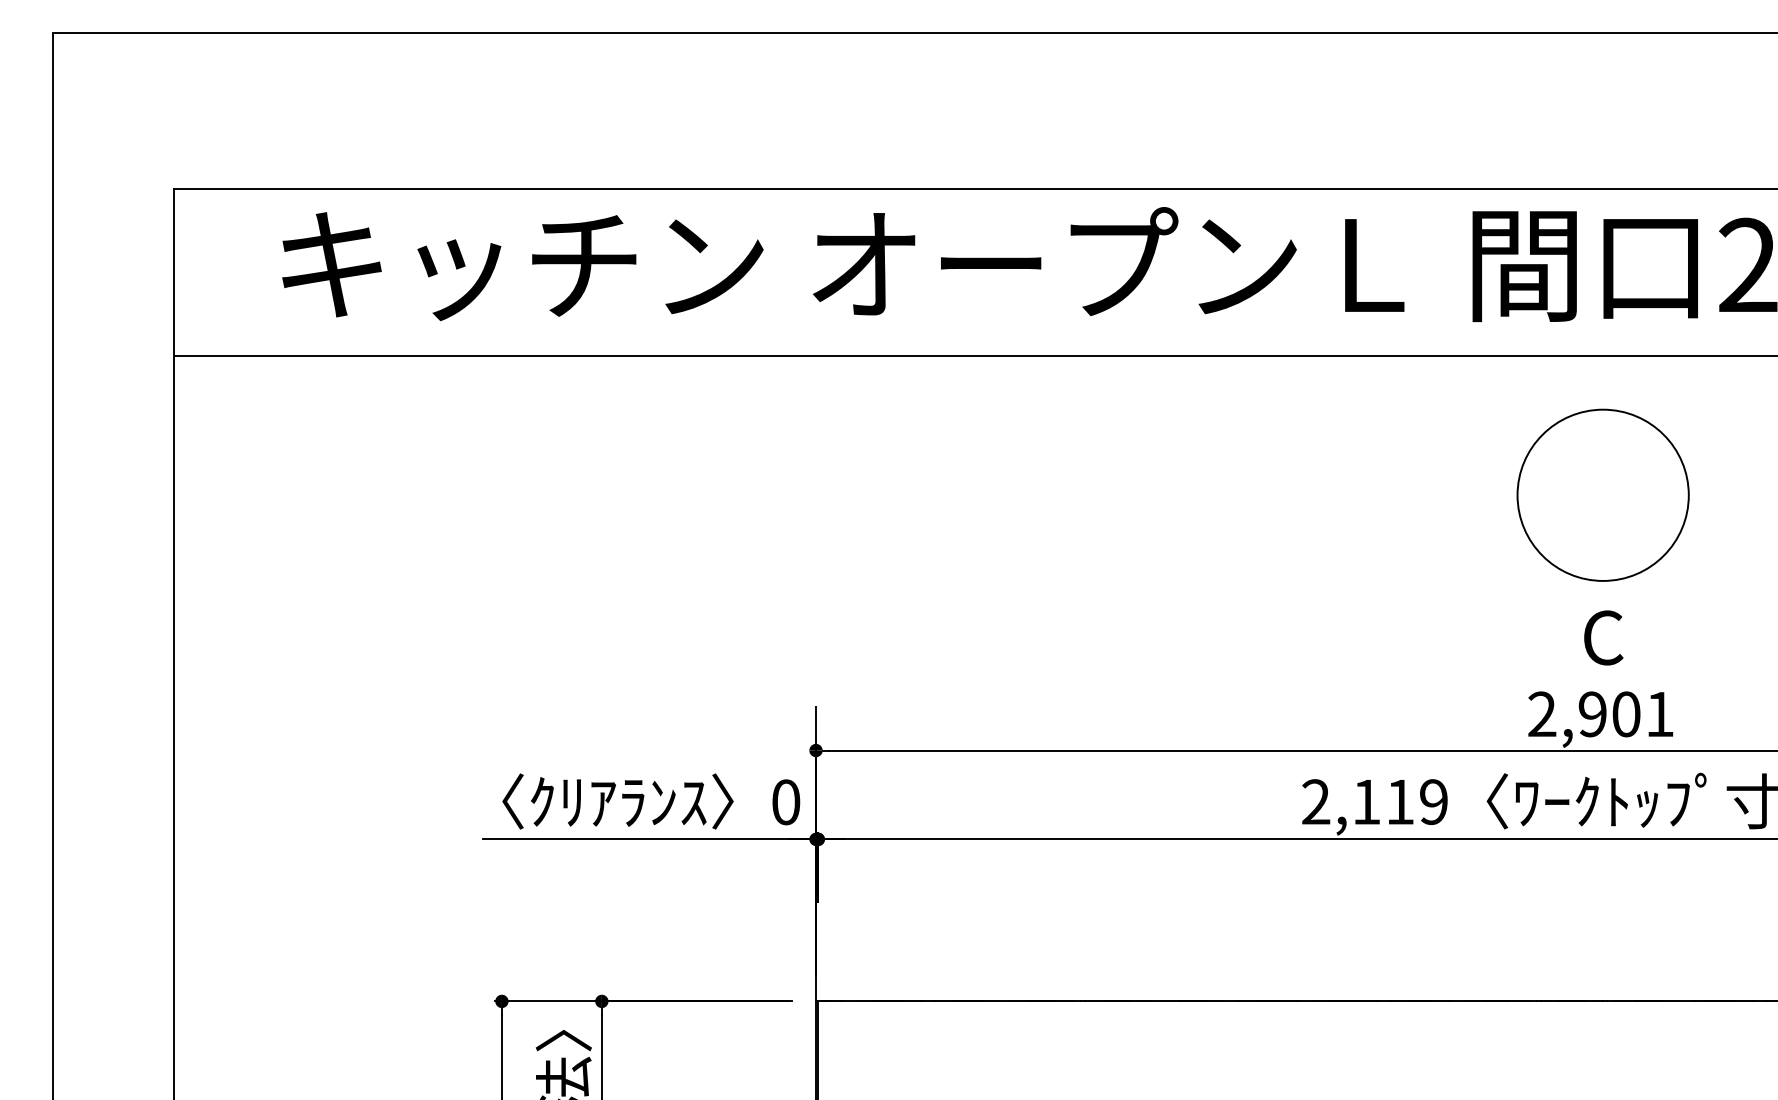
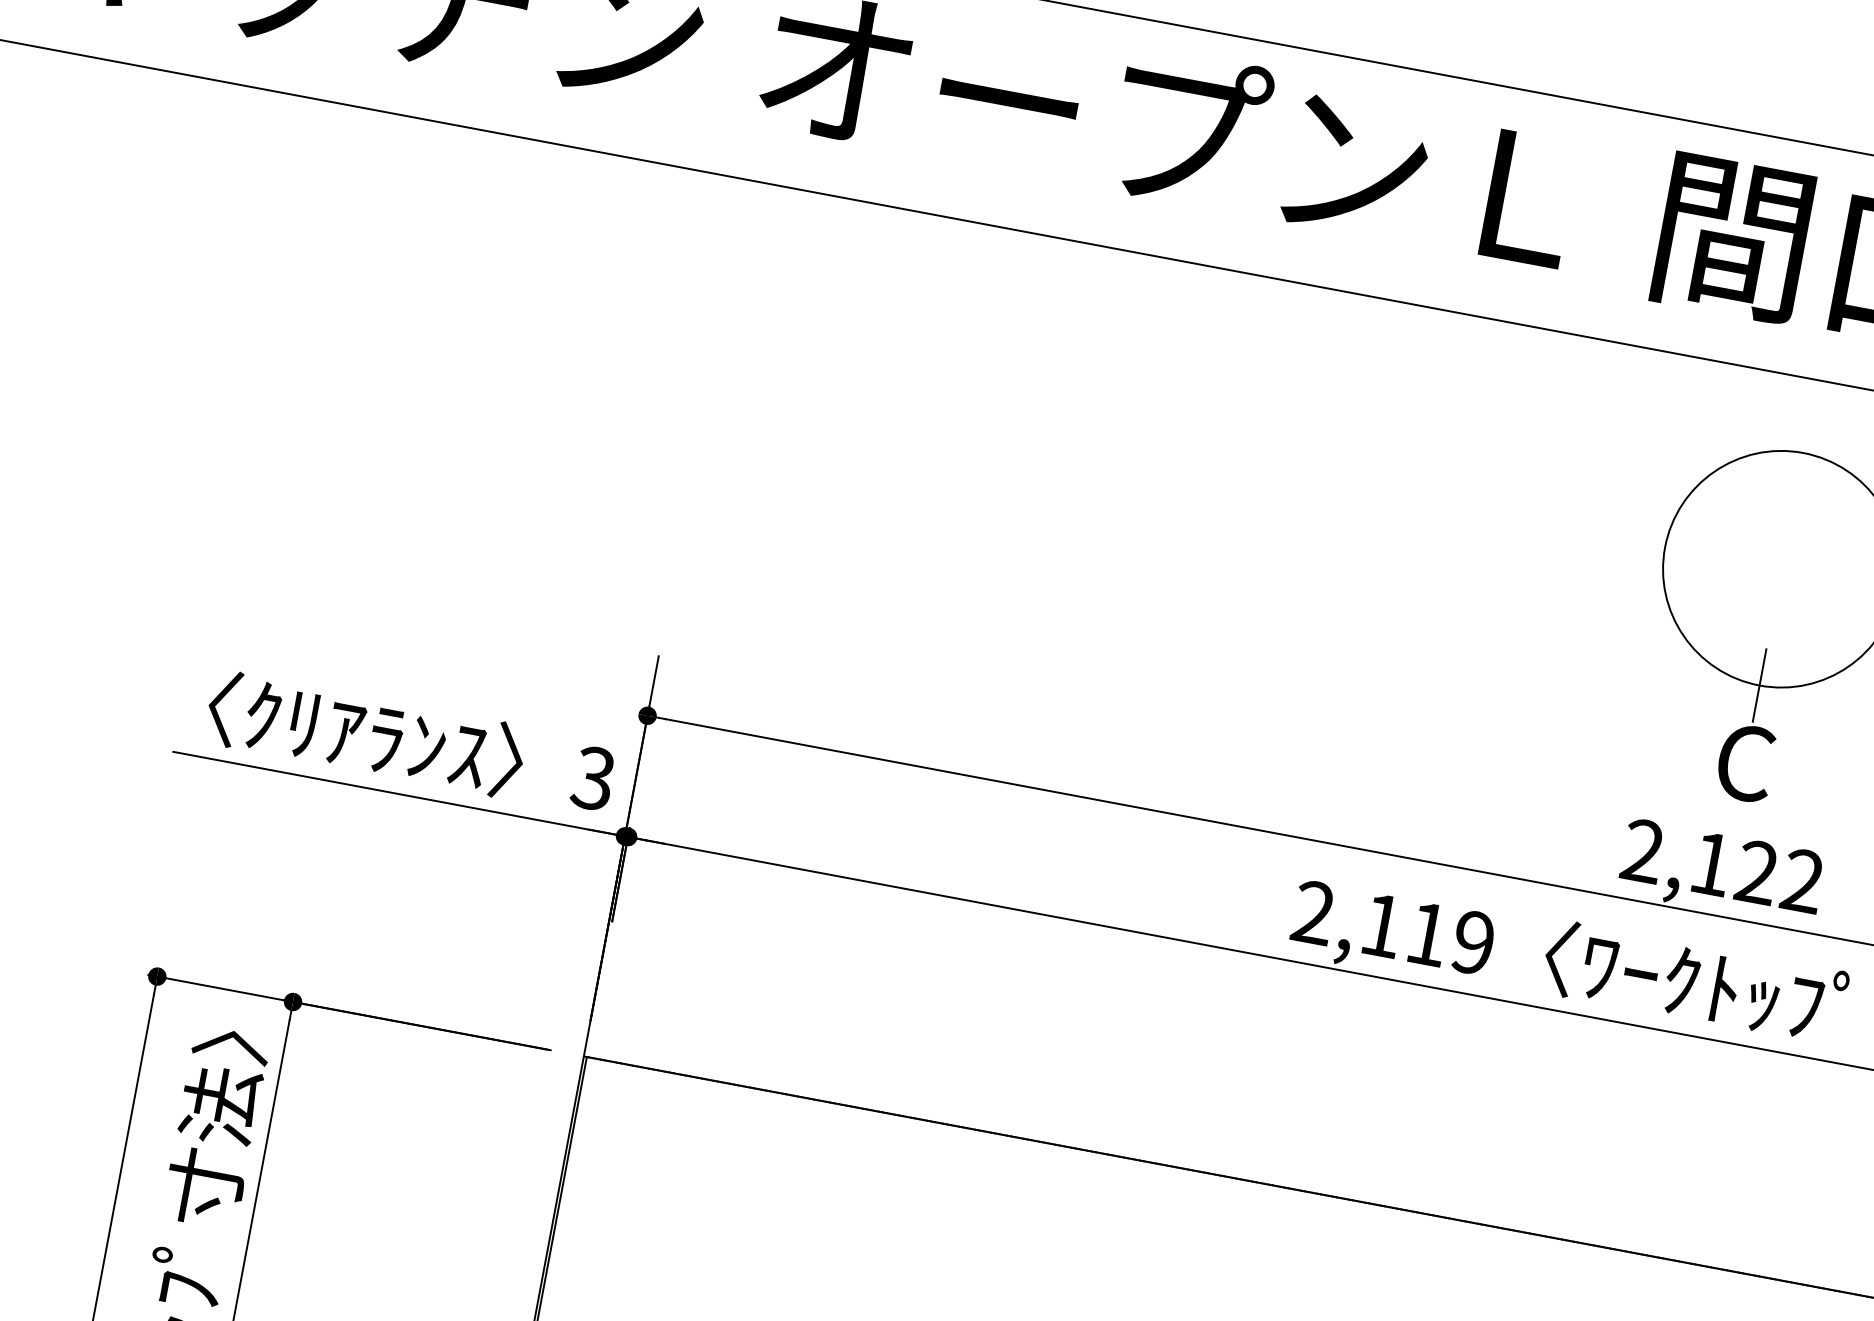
line: (1603, 580) -> (1760, 684), added
text: (1625, 714) -> (1755, 872), 2,901 -> 2,122
text: (785, 802) -> (592, 778), 0 -> 3

